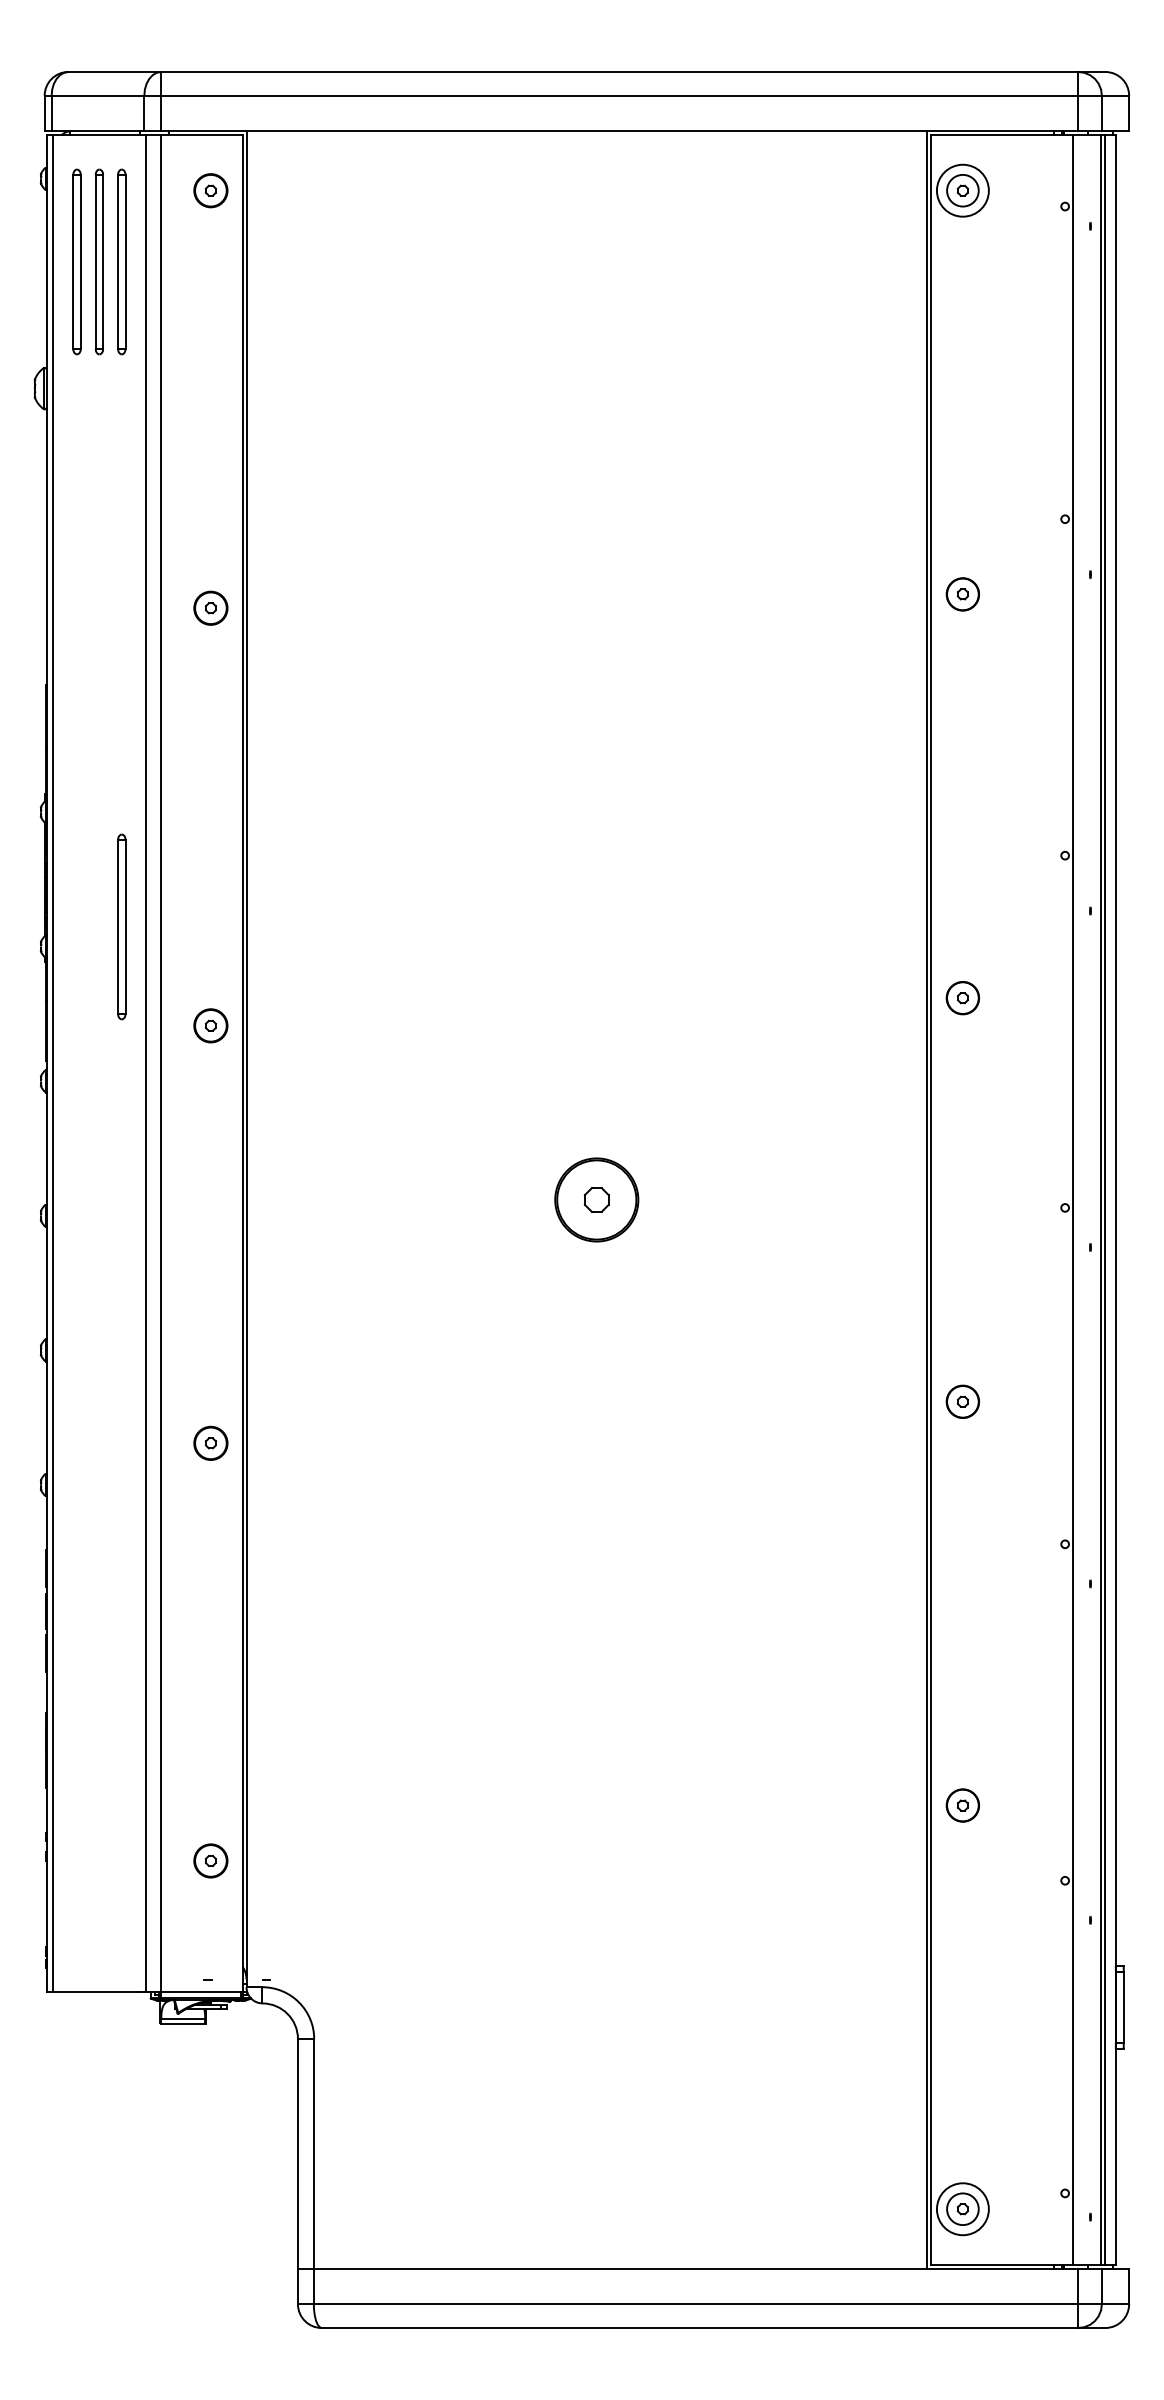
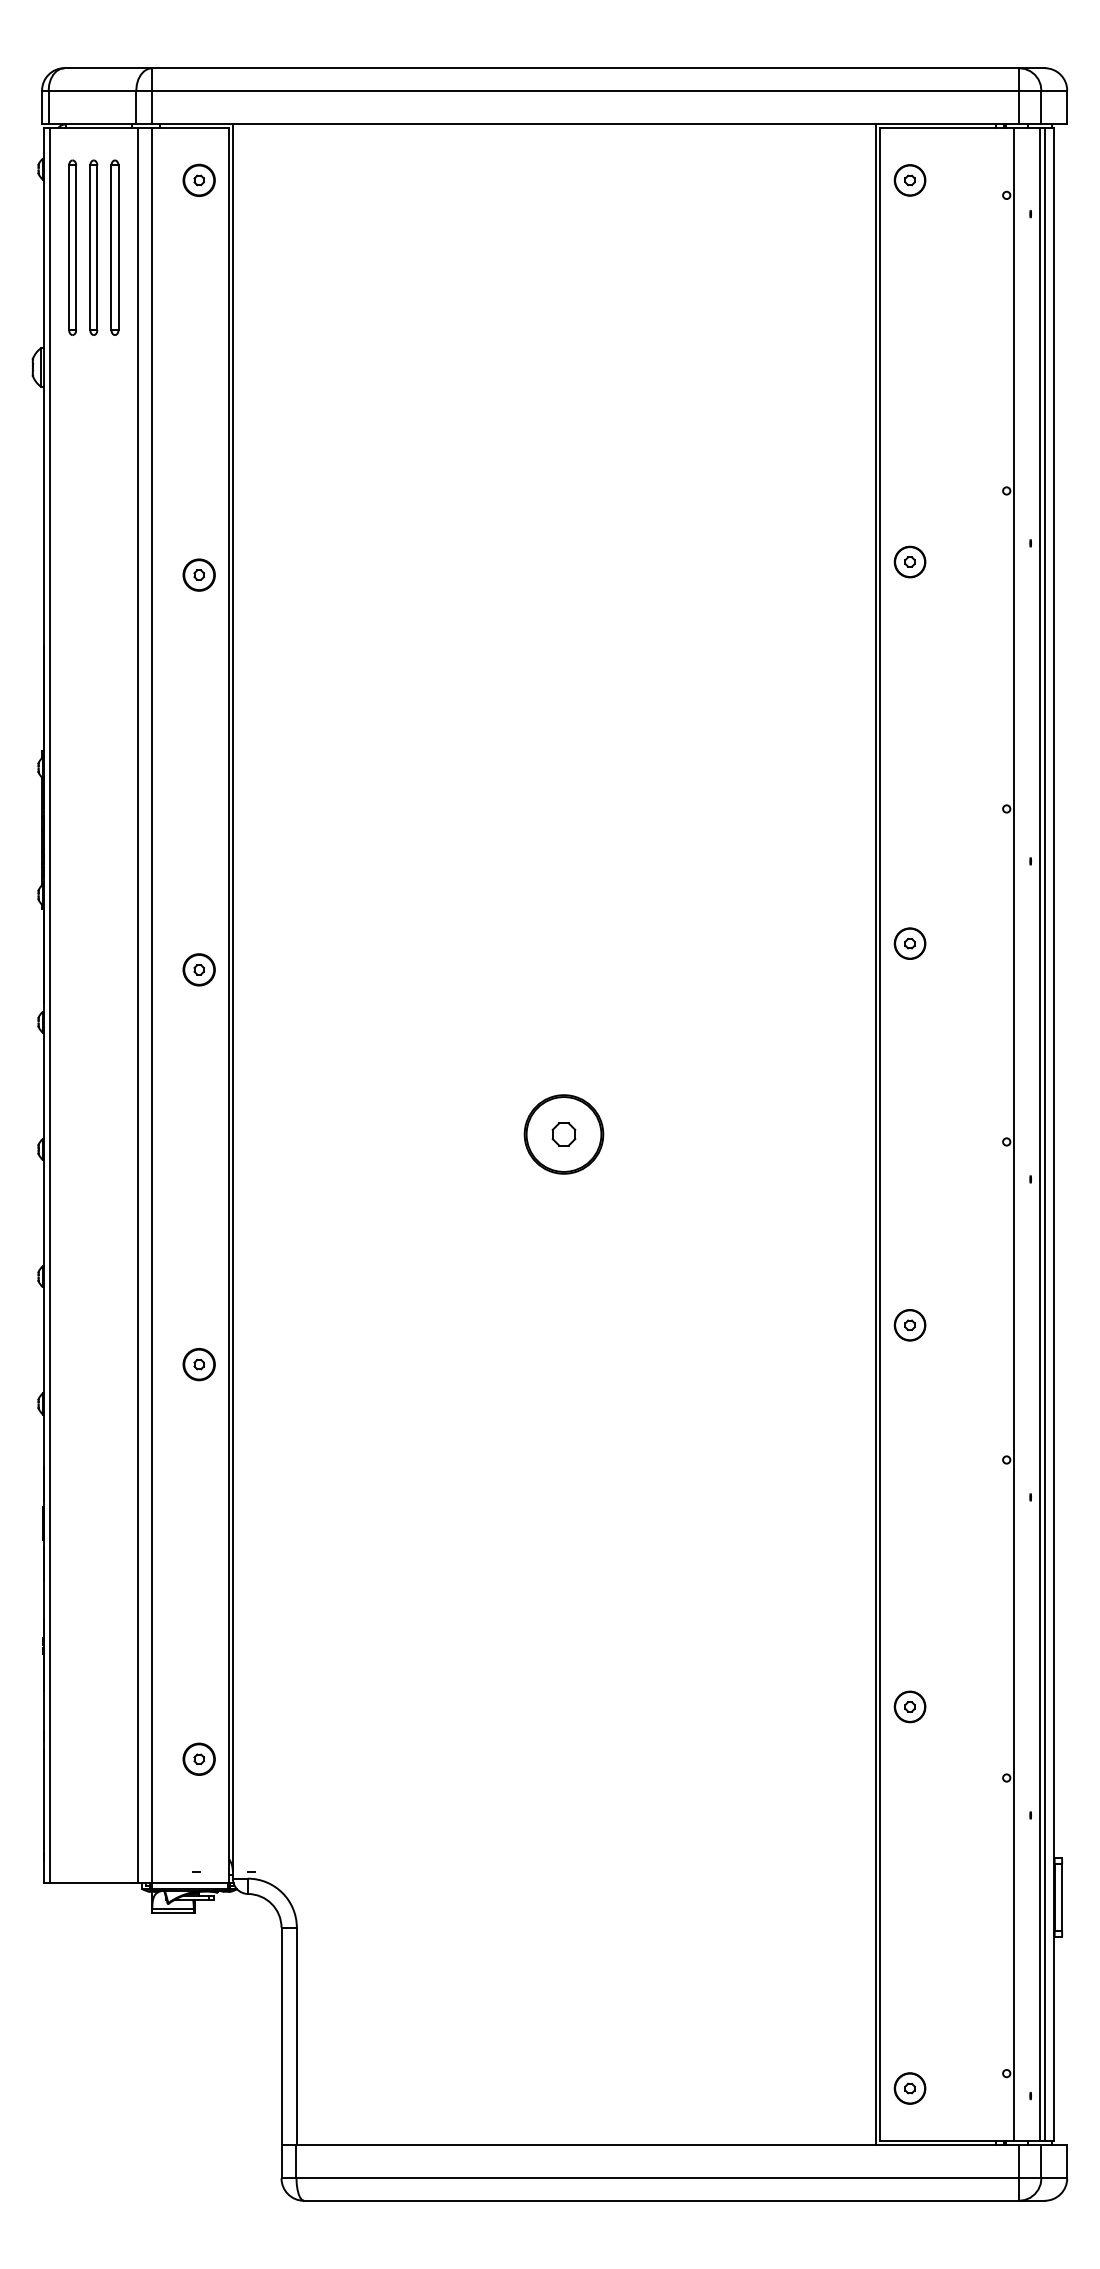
circle: (962, 190) -> (909, 180), size x0.62
part: (121, 926) -> (114, 875), removed
circle: (962, 2209) -> (909, 2088), size x0.62

